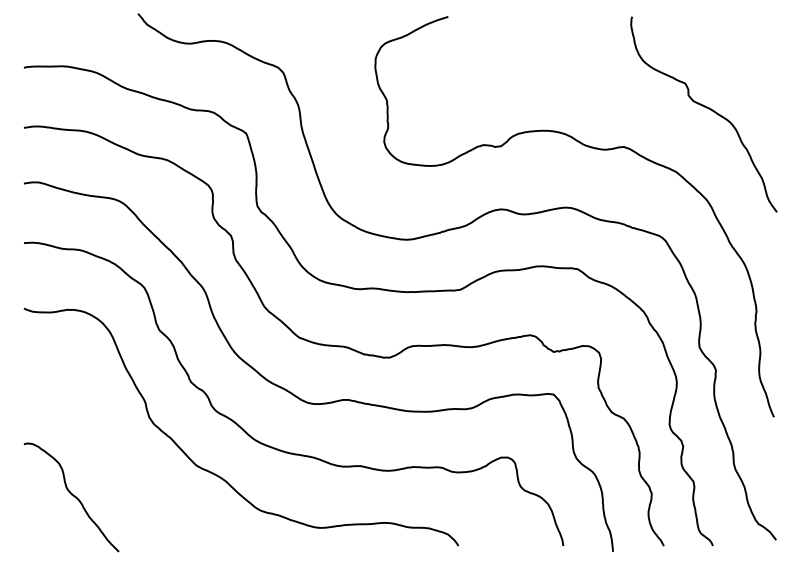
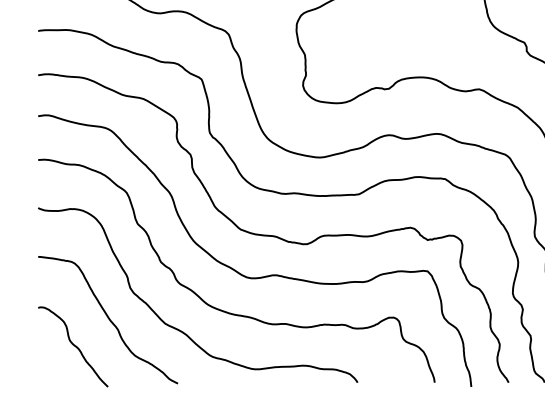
curve: (119, 459) -> (108, 319), added

